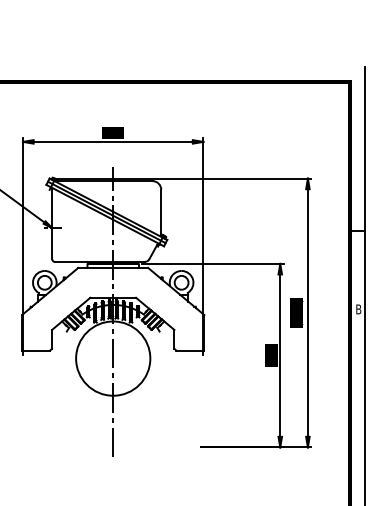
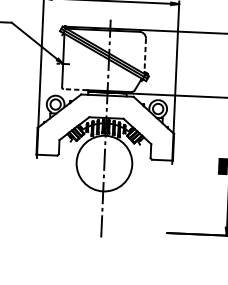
line: (161, 212) -> (145, 55), solid -> dashed
line: (70, 261) -> (75, 89), solid -> dashed

